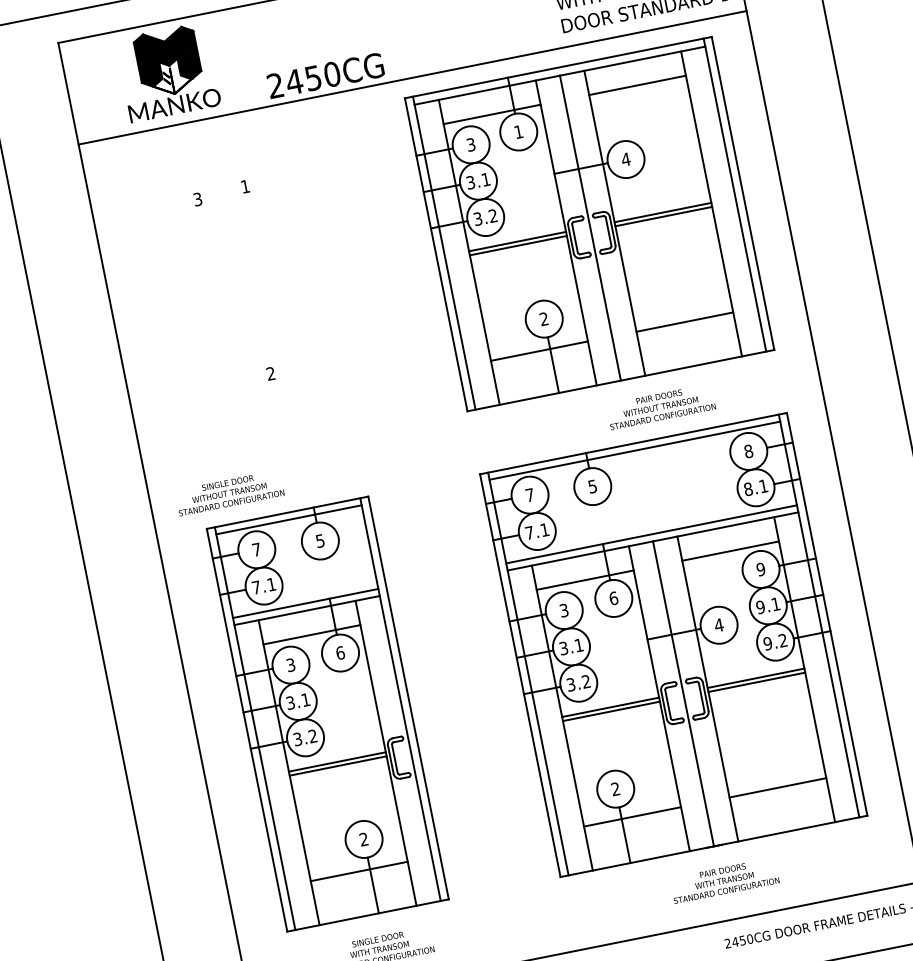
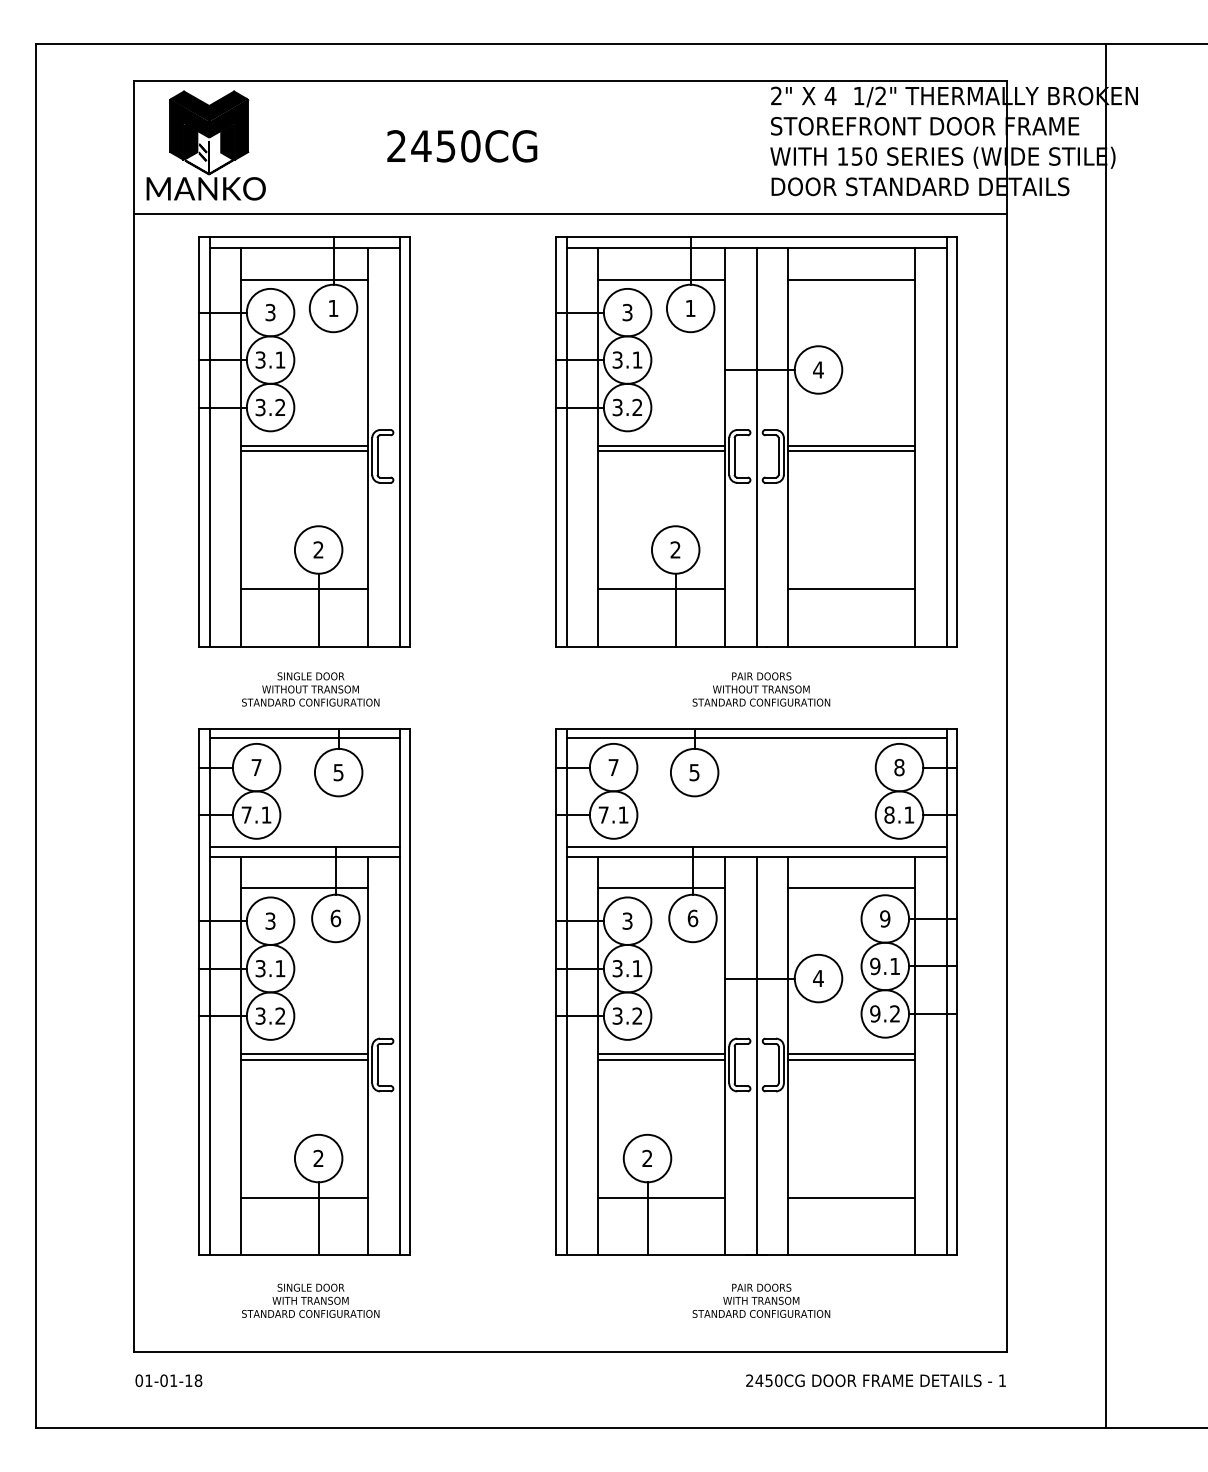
part: (167, 72) -> (205, 145), moved
text: (325, 75) -> (462, 146), moved
part: (243, 292) -> (304, 441), added
text: (661, 406) -> (761, 689), moved
text: (229, 493) -> (310, 689), moved

